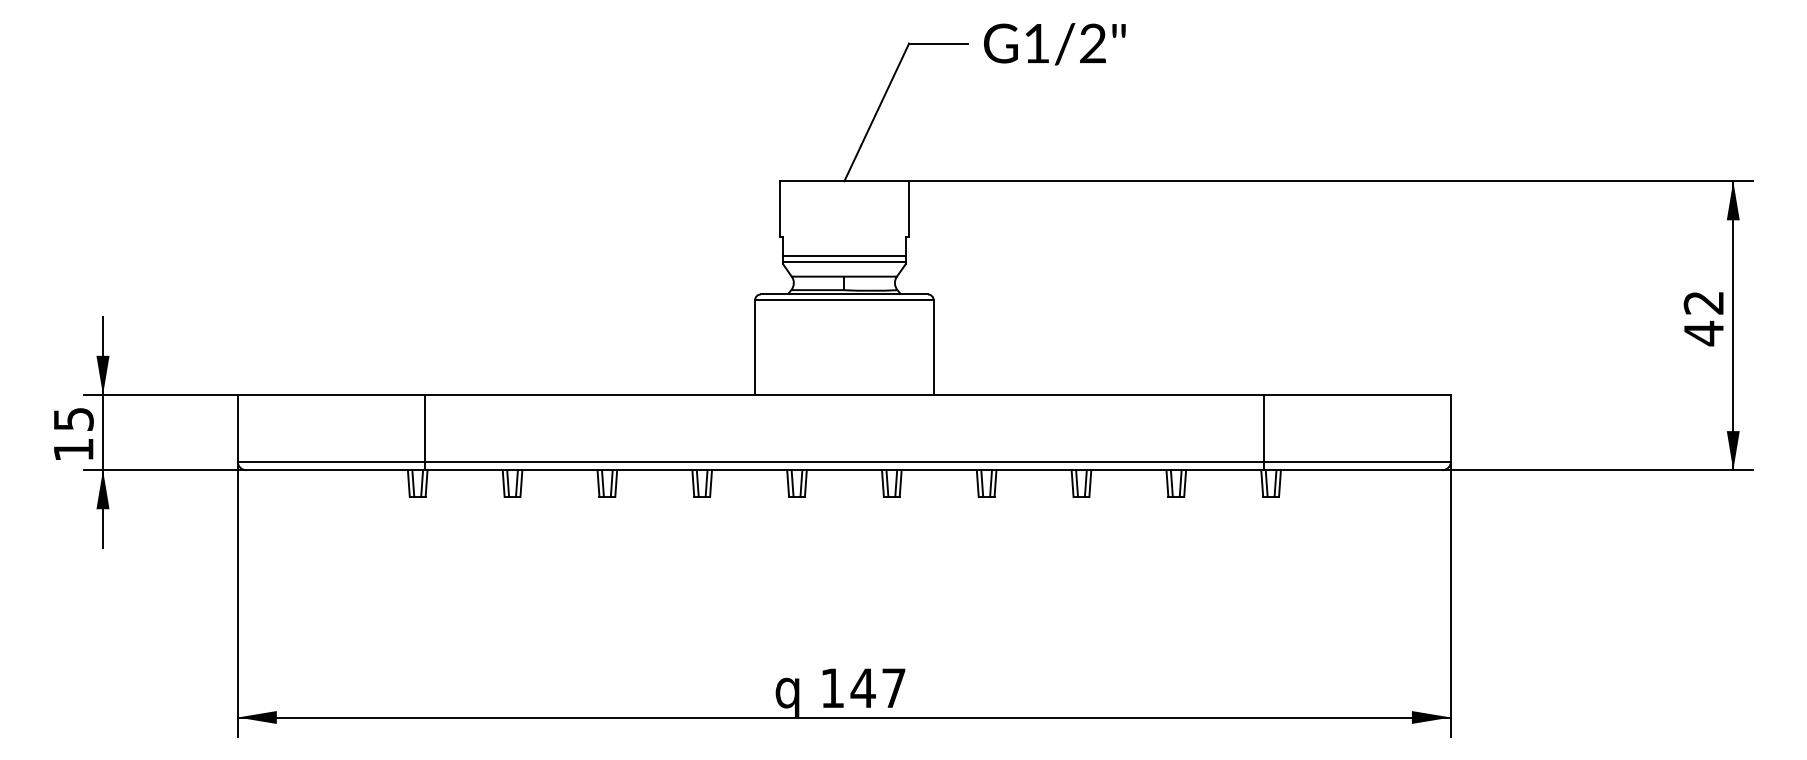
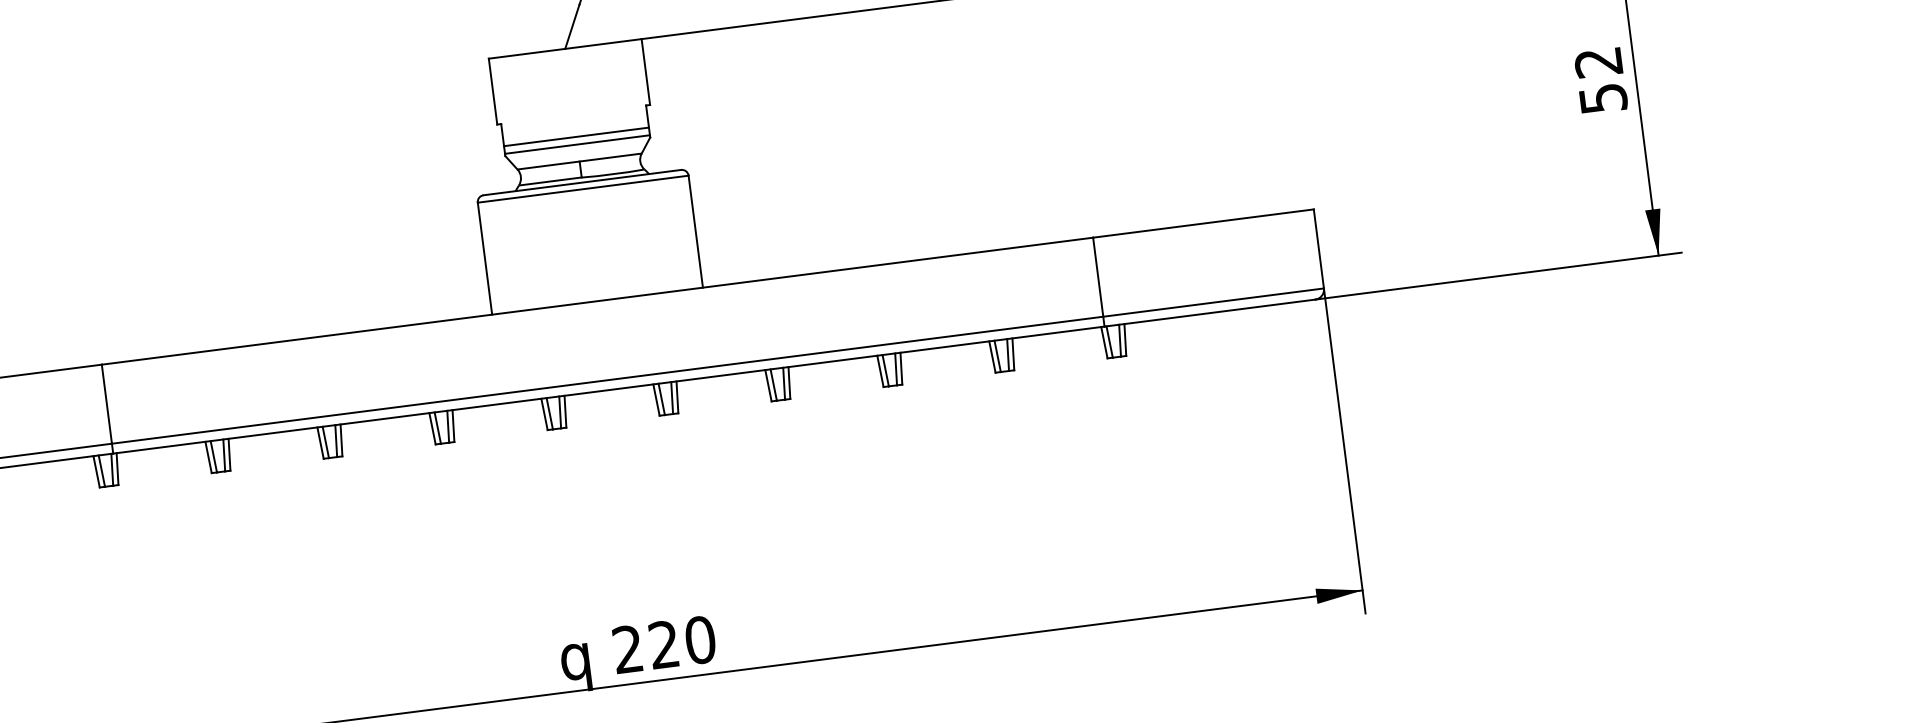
text: (1704, 333) -> (1603, 98), 42 -> 52
text: (863, 688) -> (664, 645), 147 -> 220

